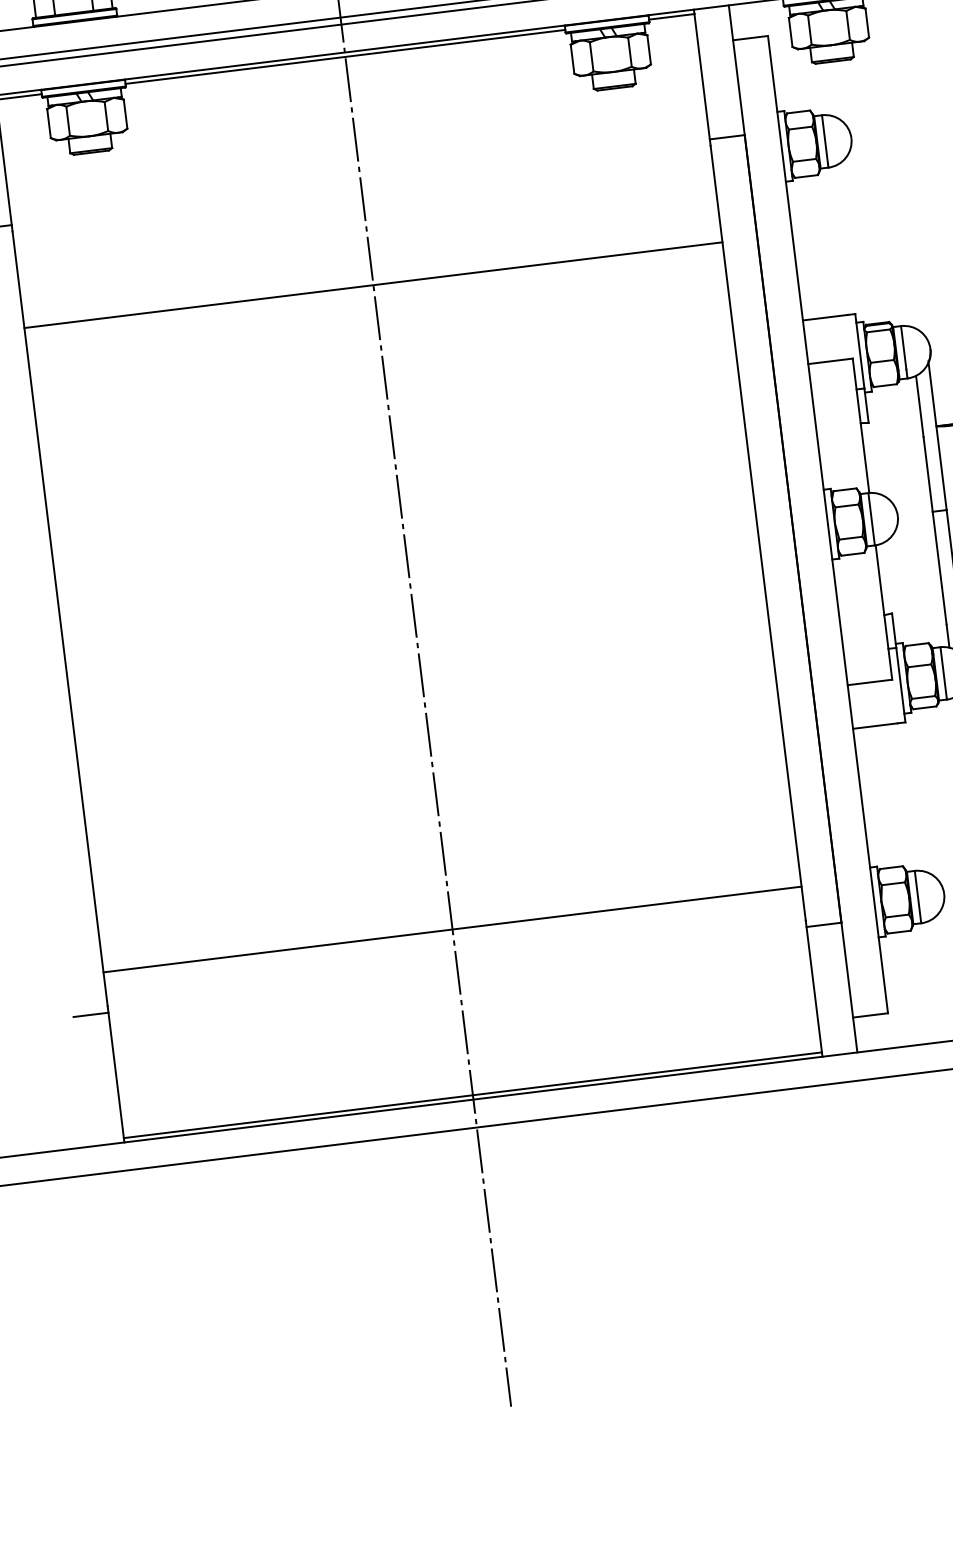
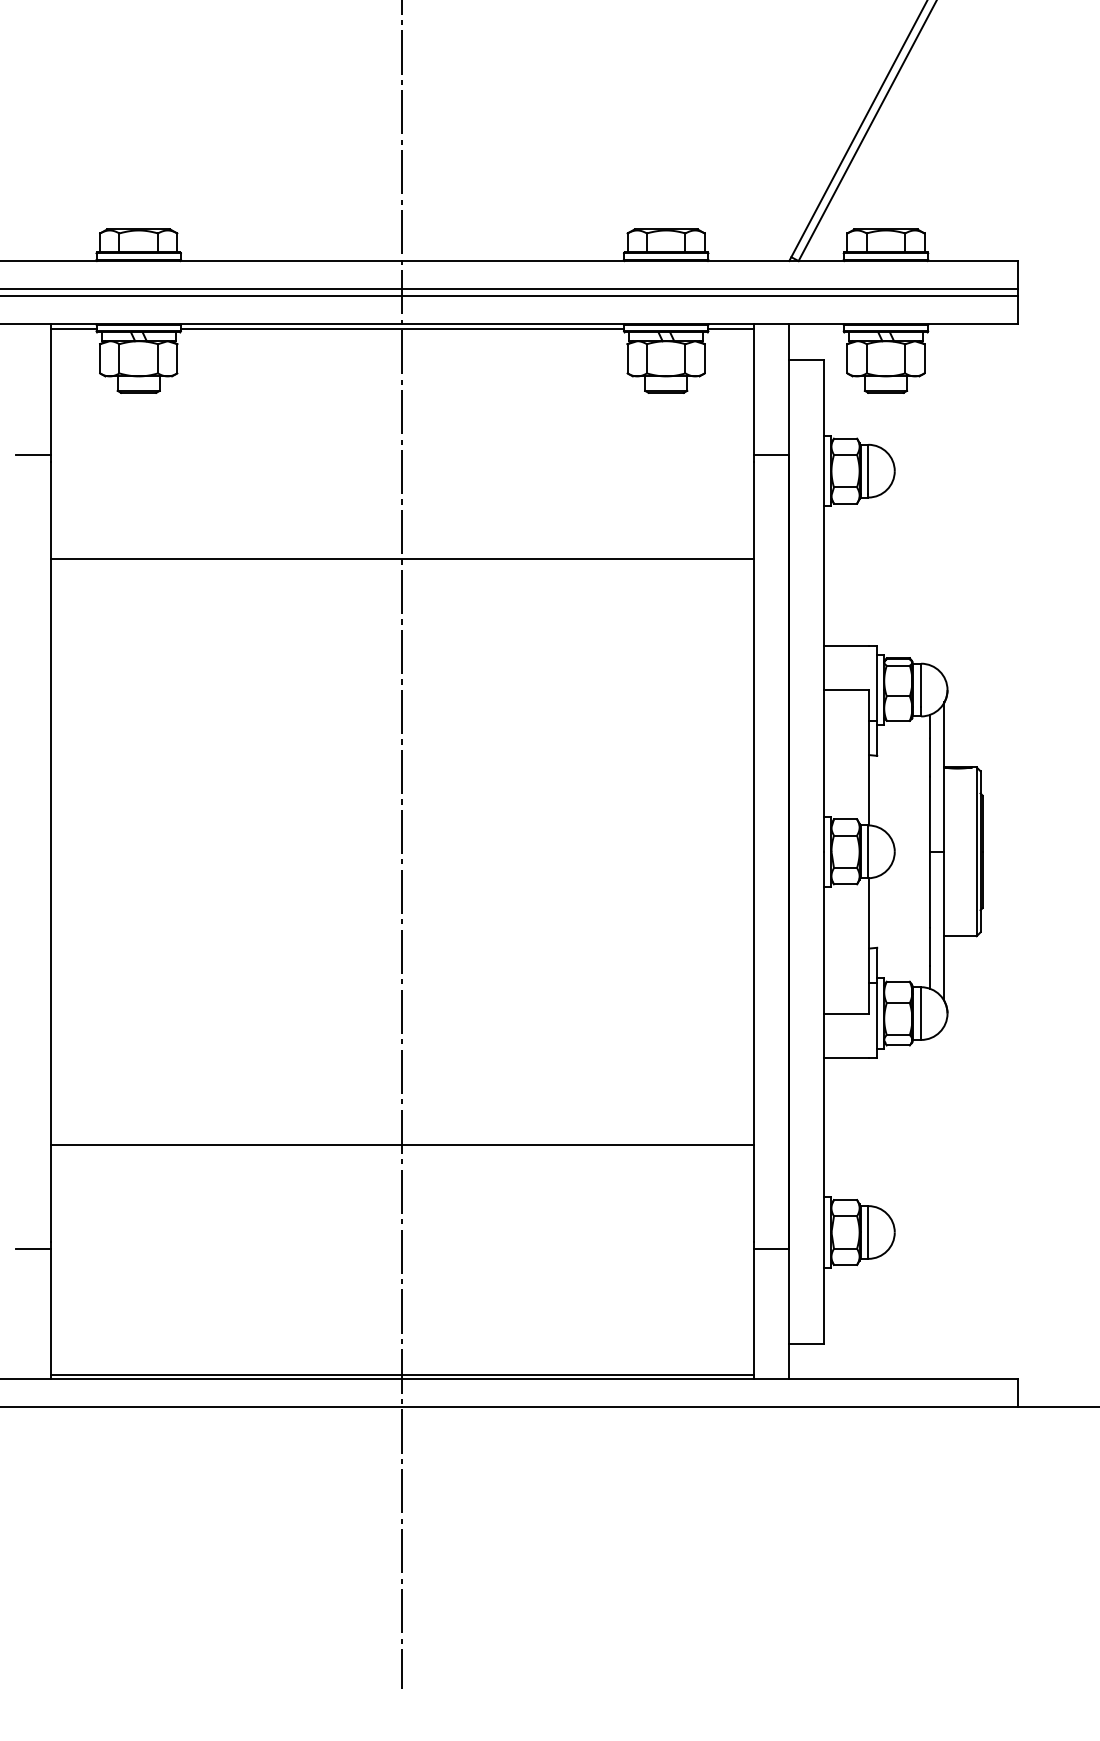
line: (452, 929) -> (402, 1144), moved

